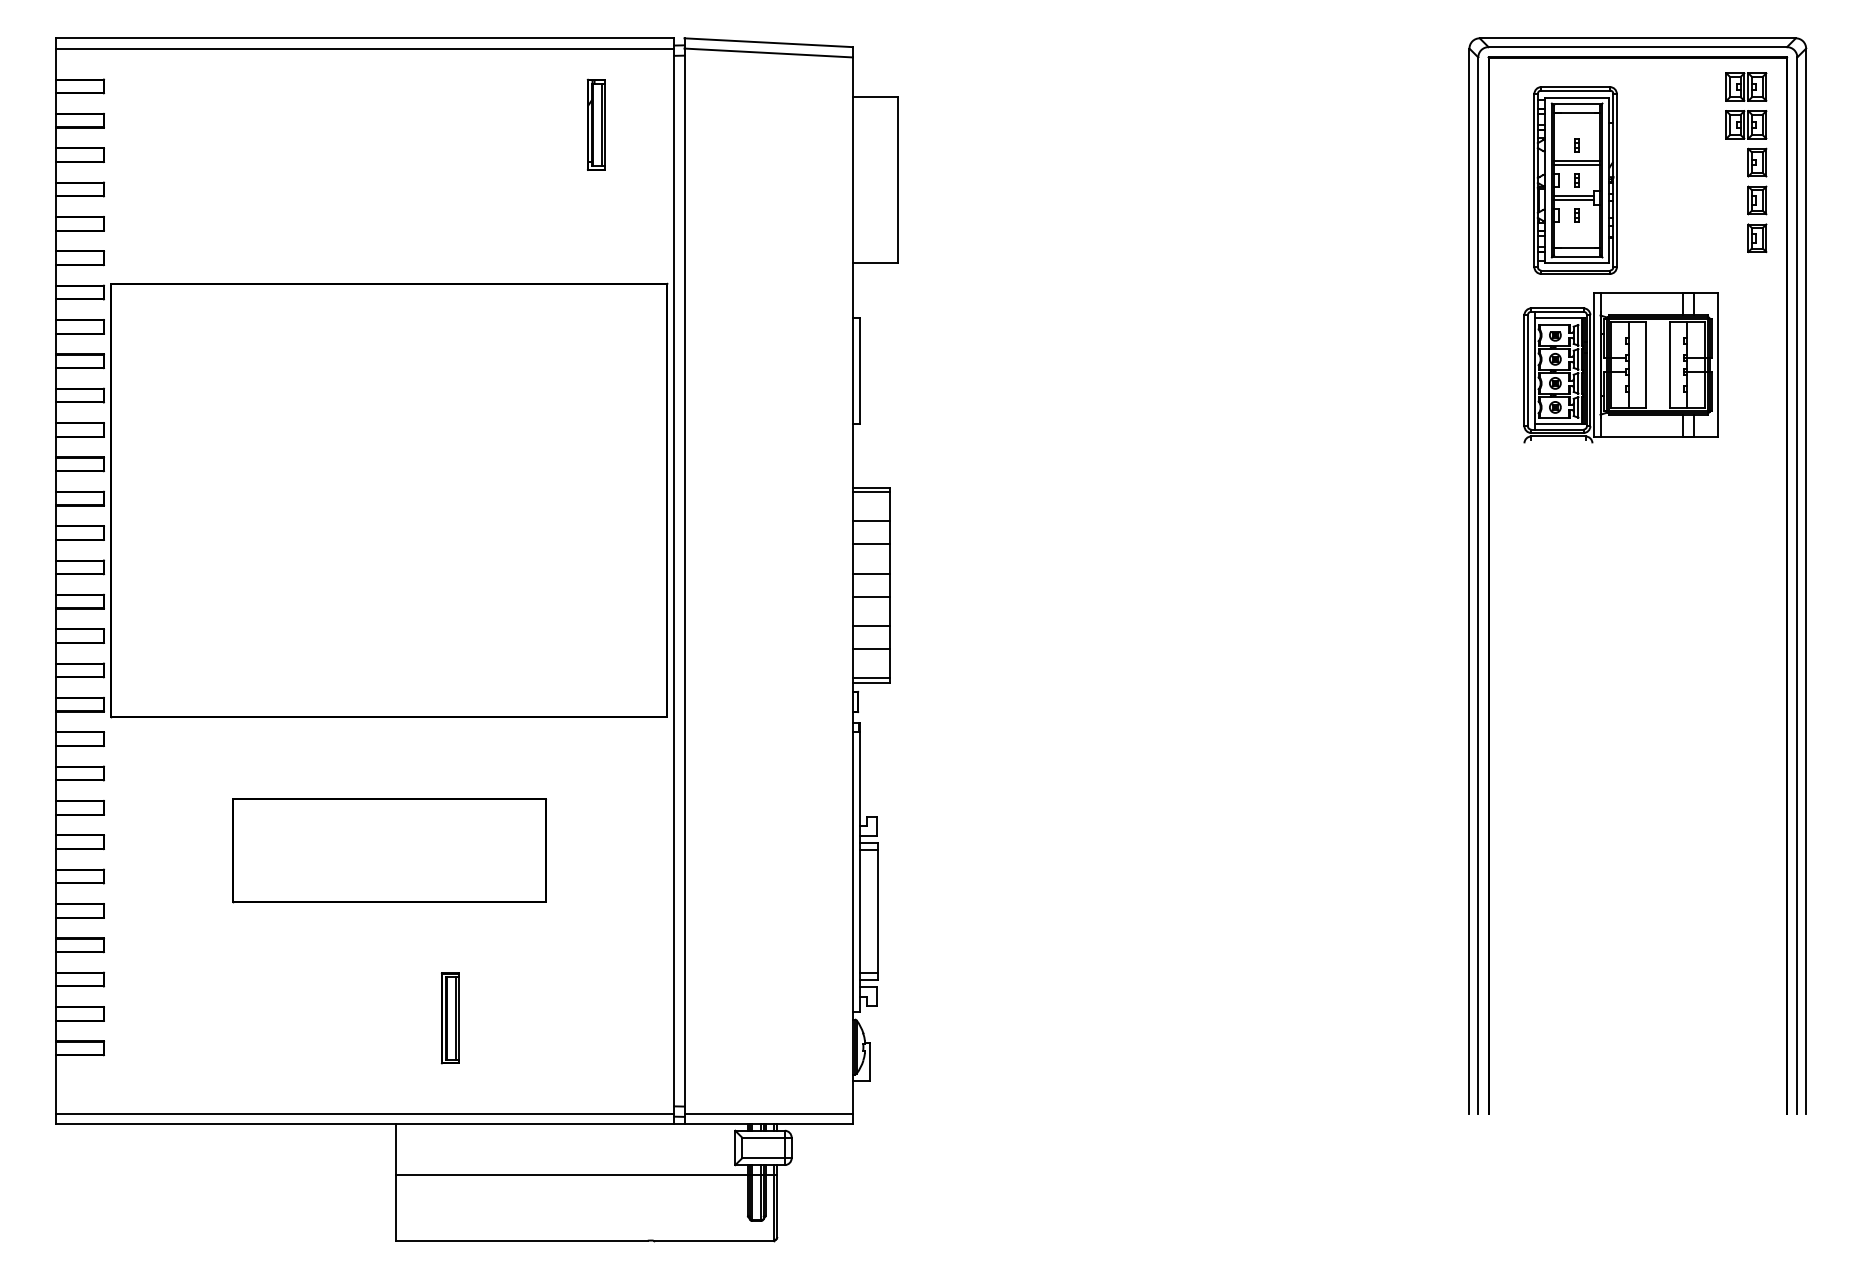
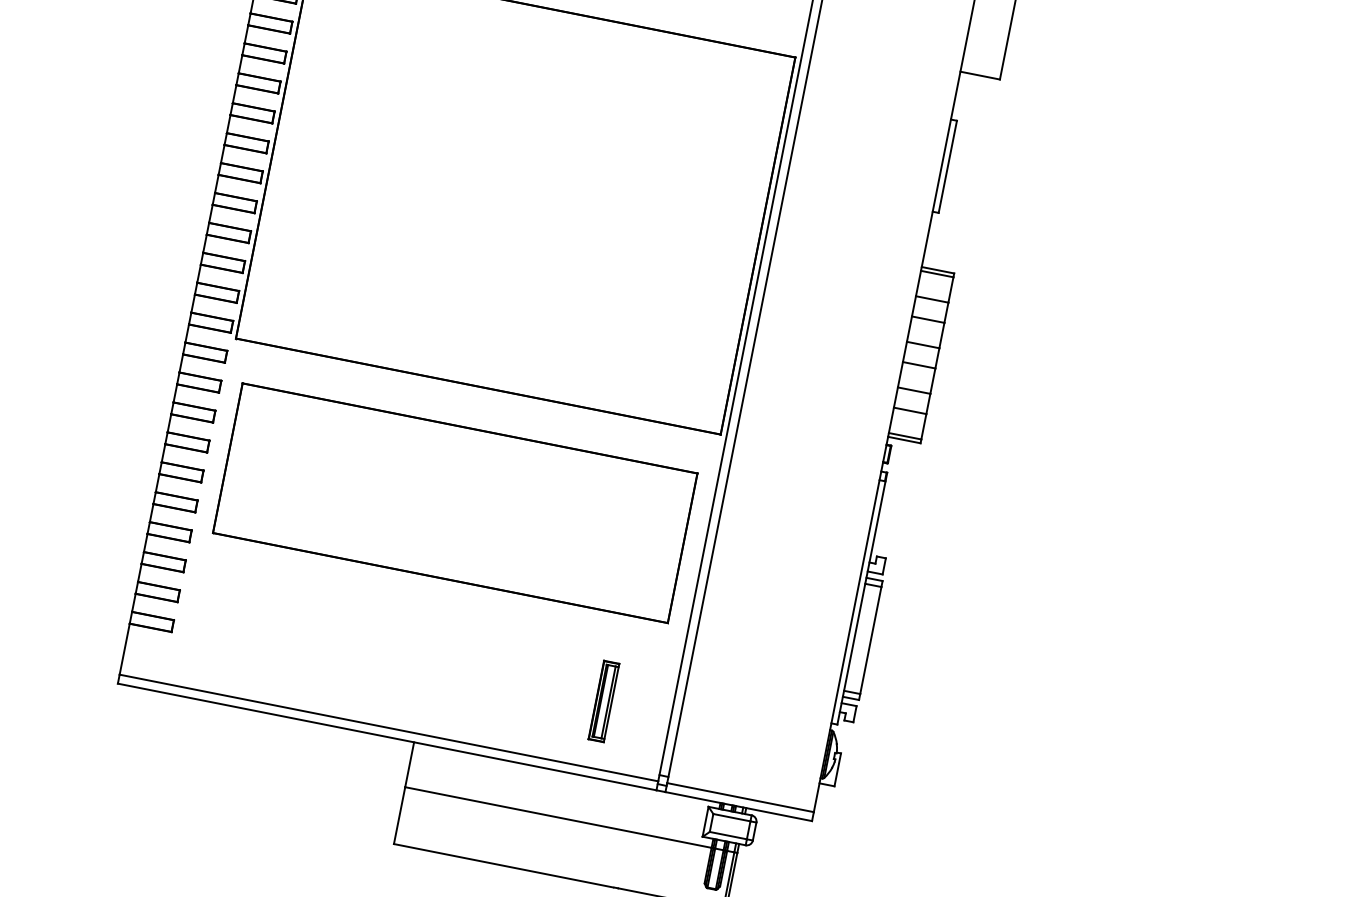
part: (389, 850) -> (455, 503), size x1.67
part: (449, 1018) -> (602, 701), moved

